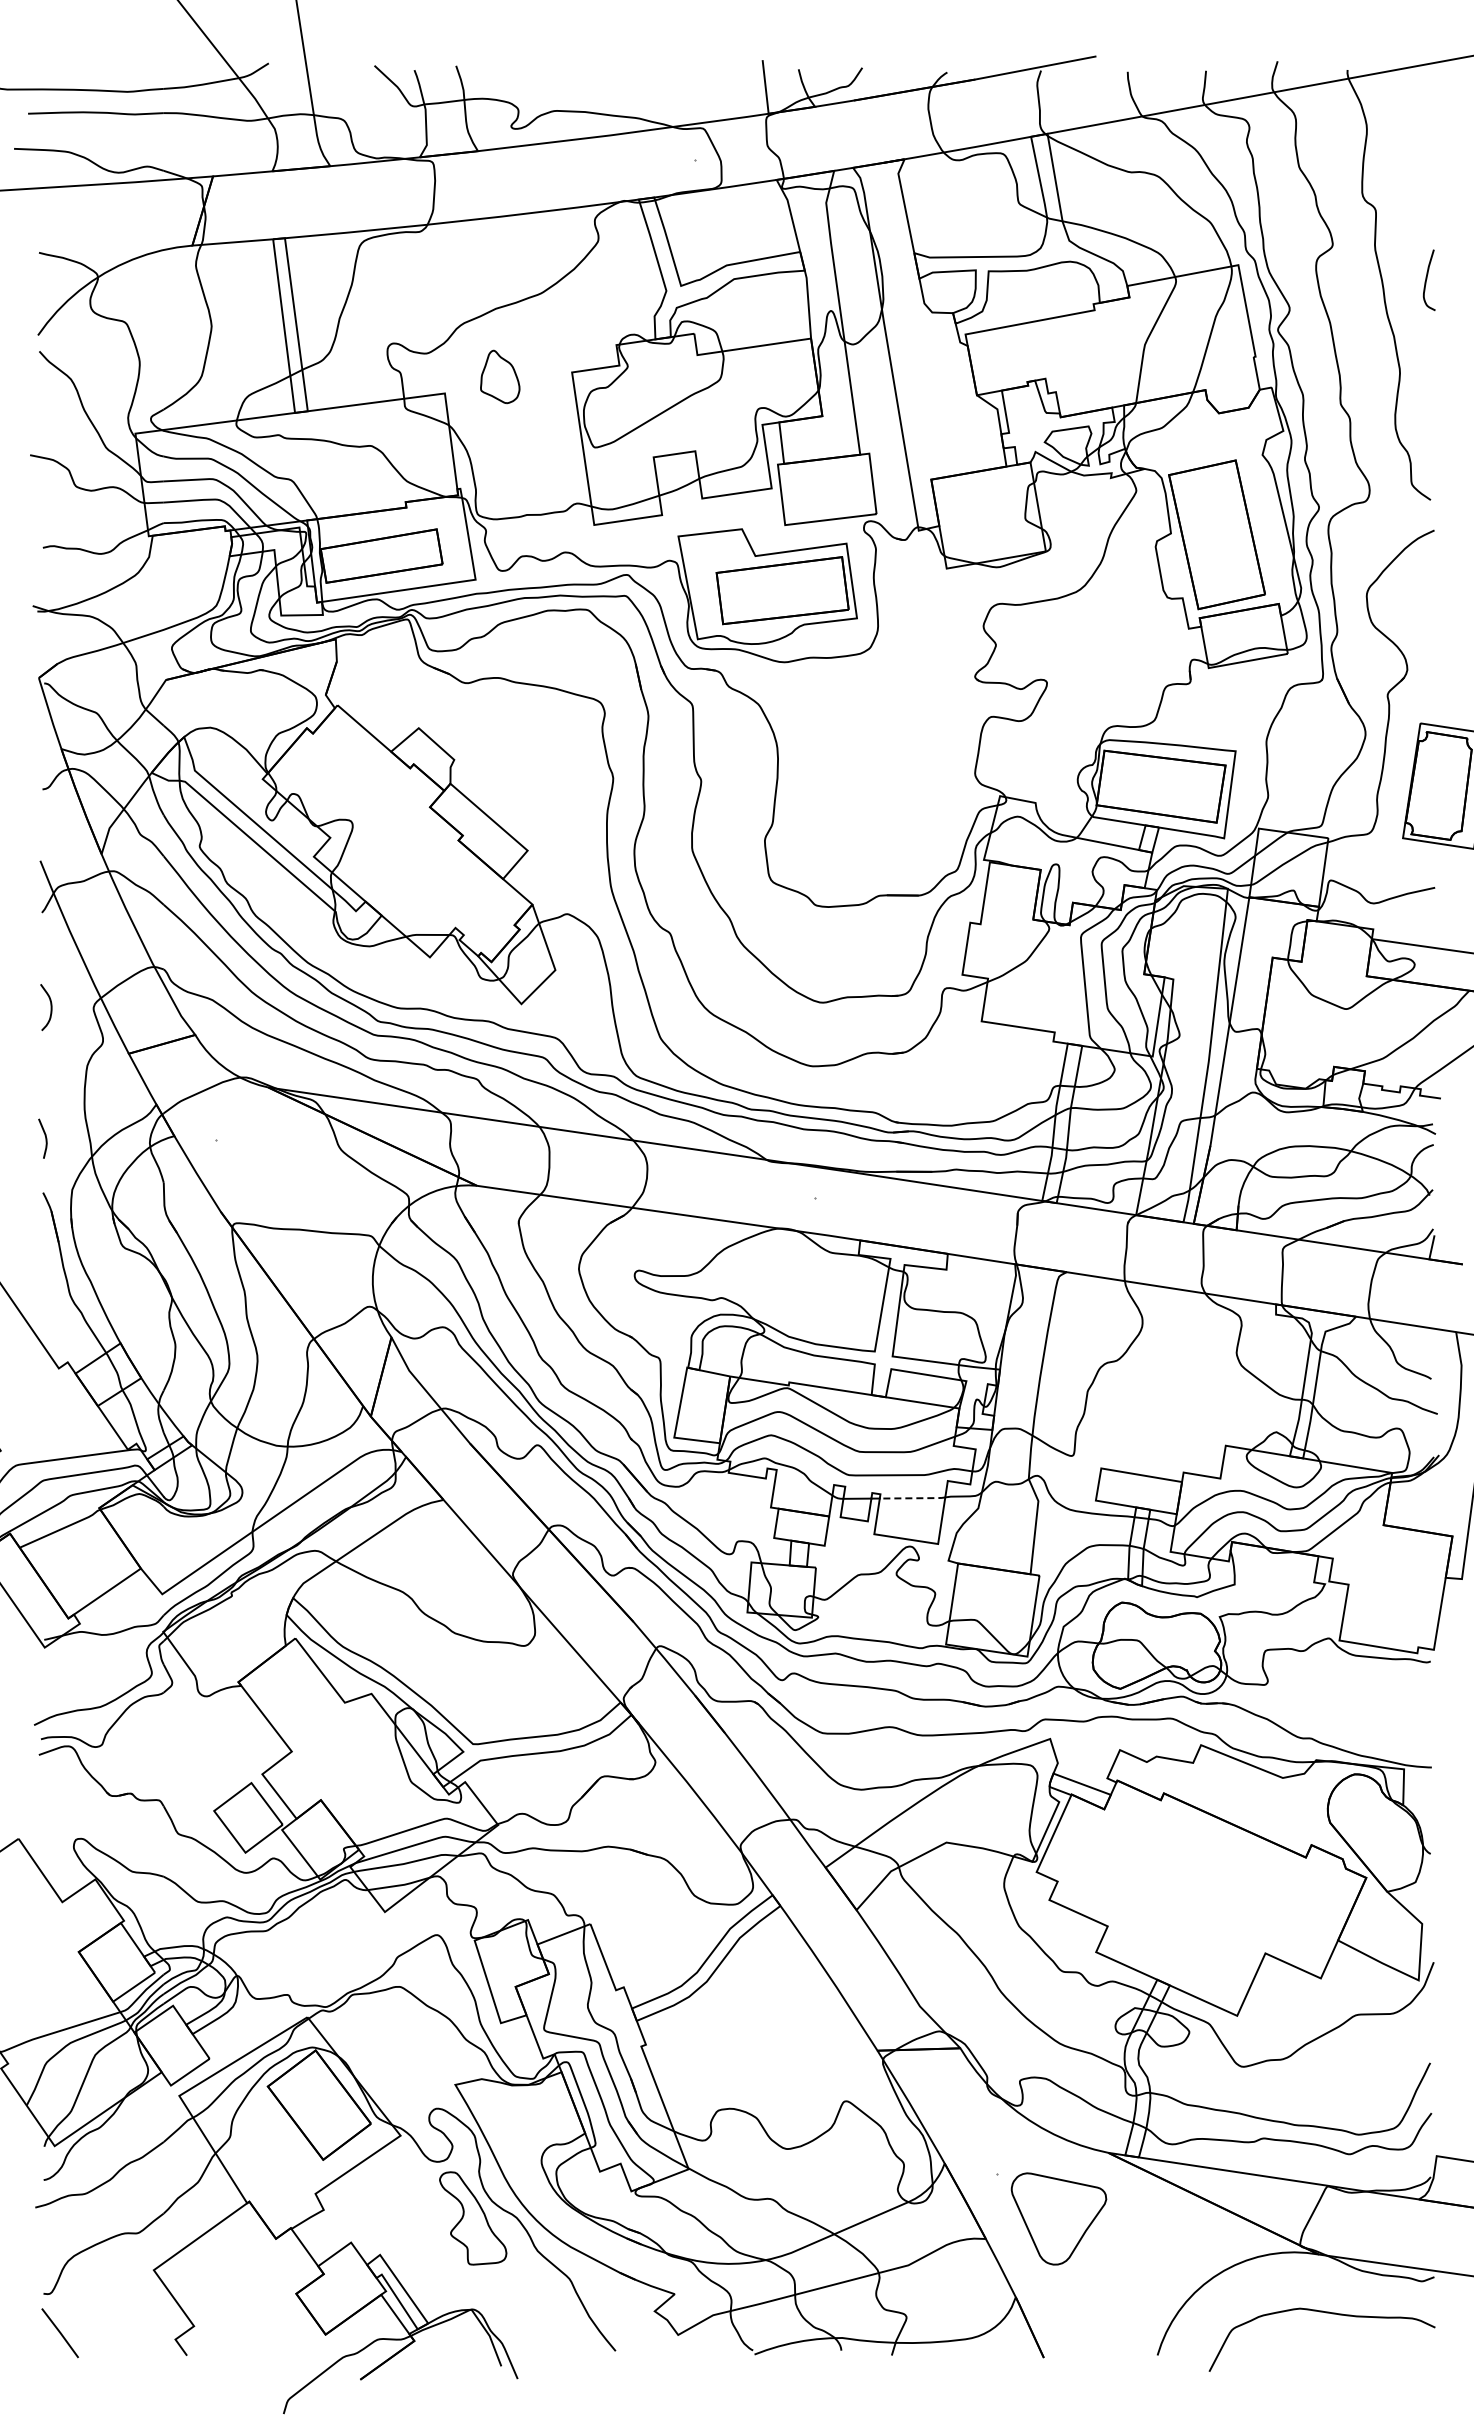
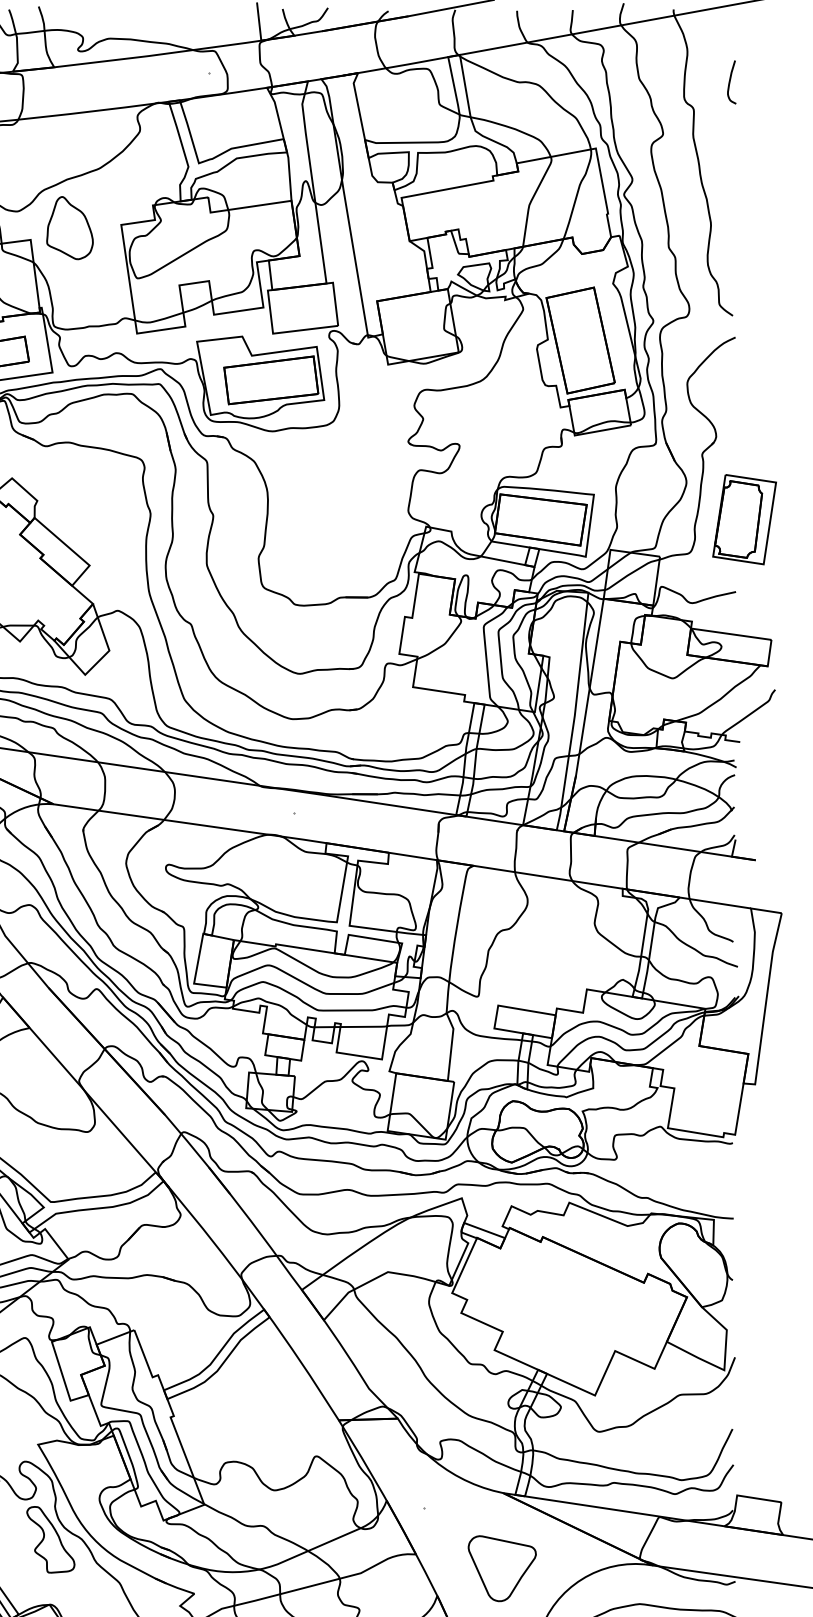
curve: (1427, 279) -> (730, 81), moved
part: (500, 376) -> (70, 227), size x1.67
line: (913, 1498) -> (364, 1027), dashed -> solid
part: (1058, 2218) -> (501, 1568), moved

